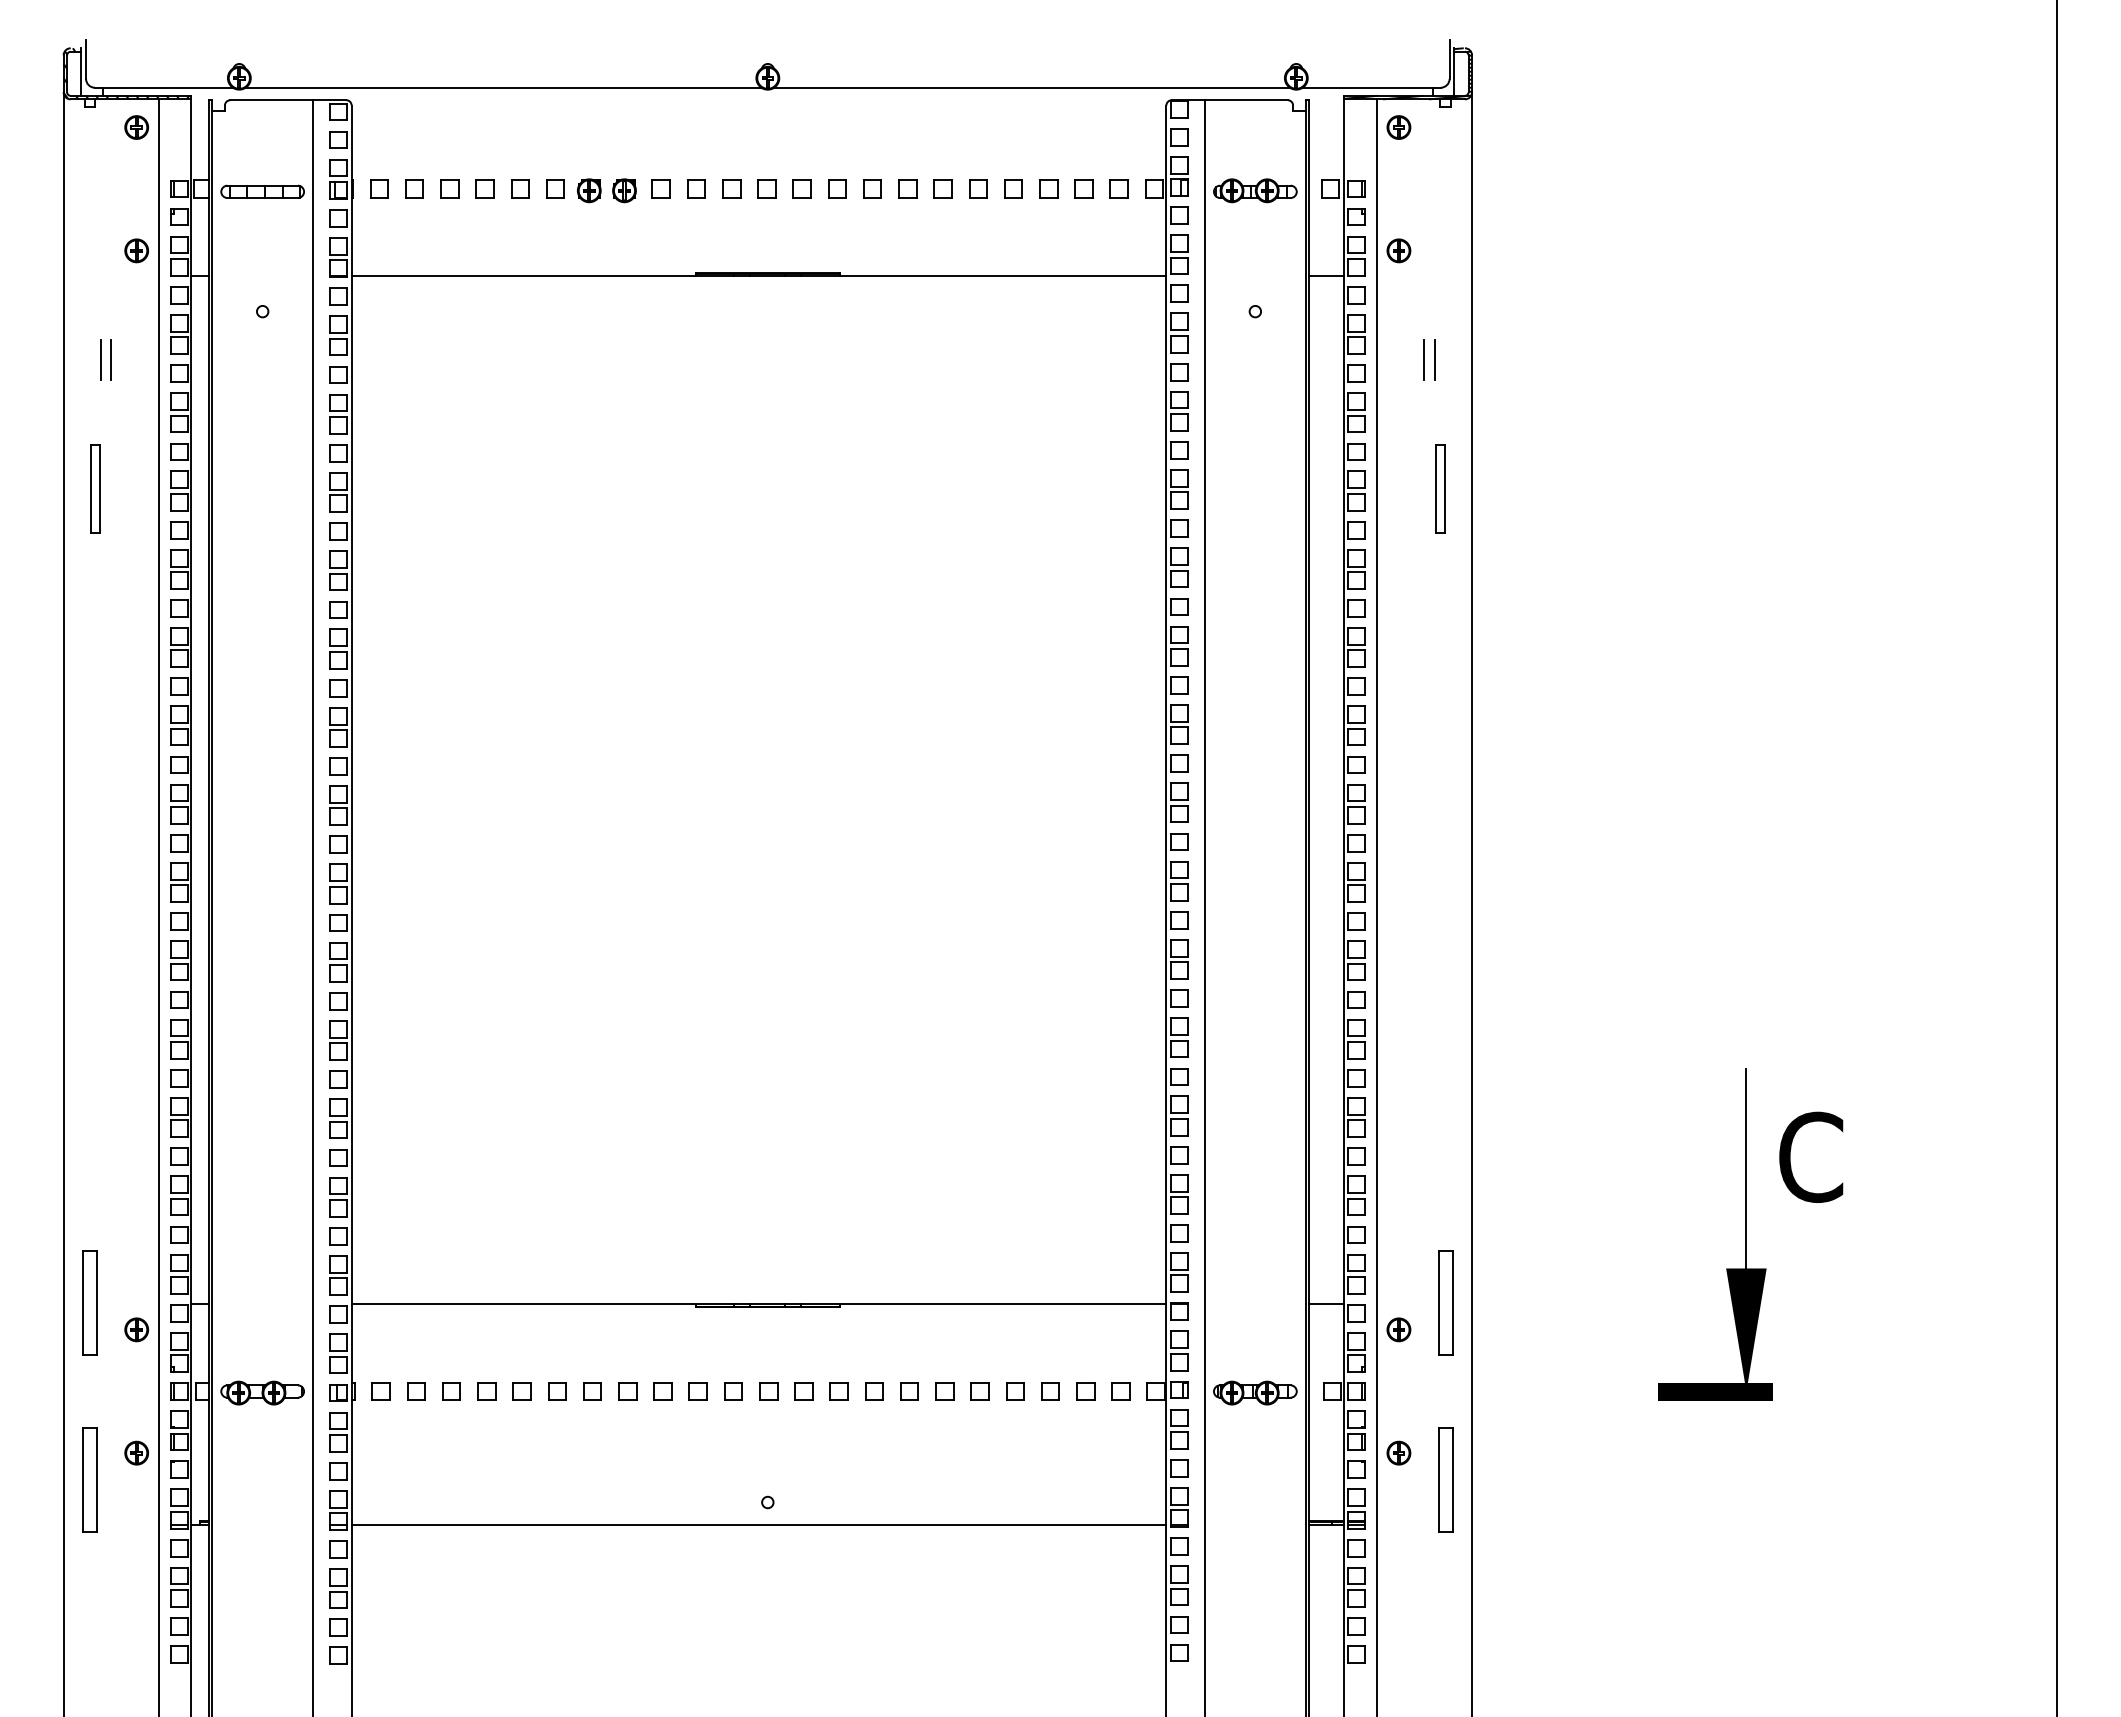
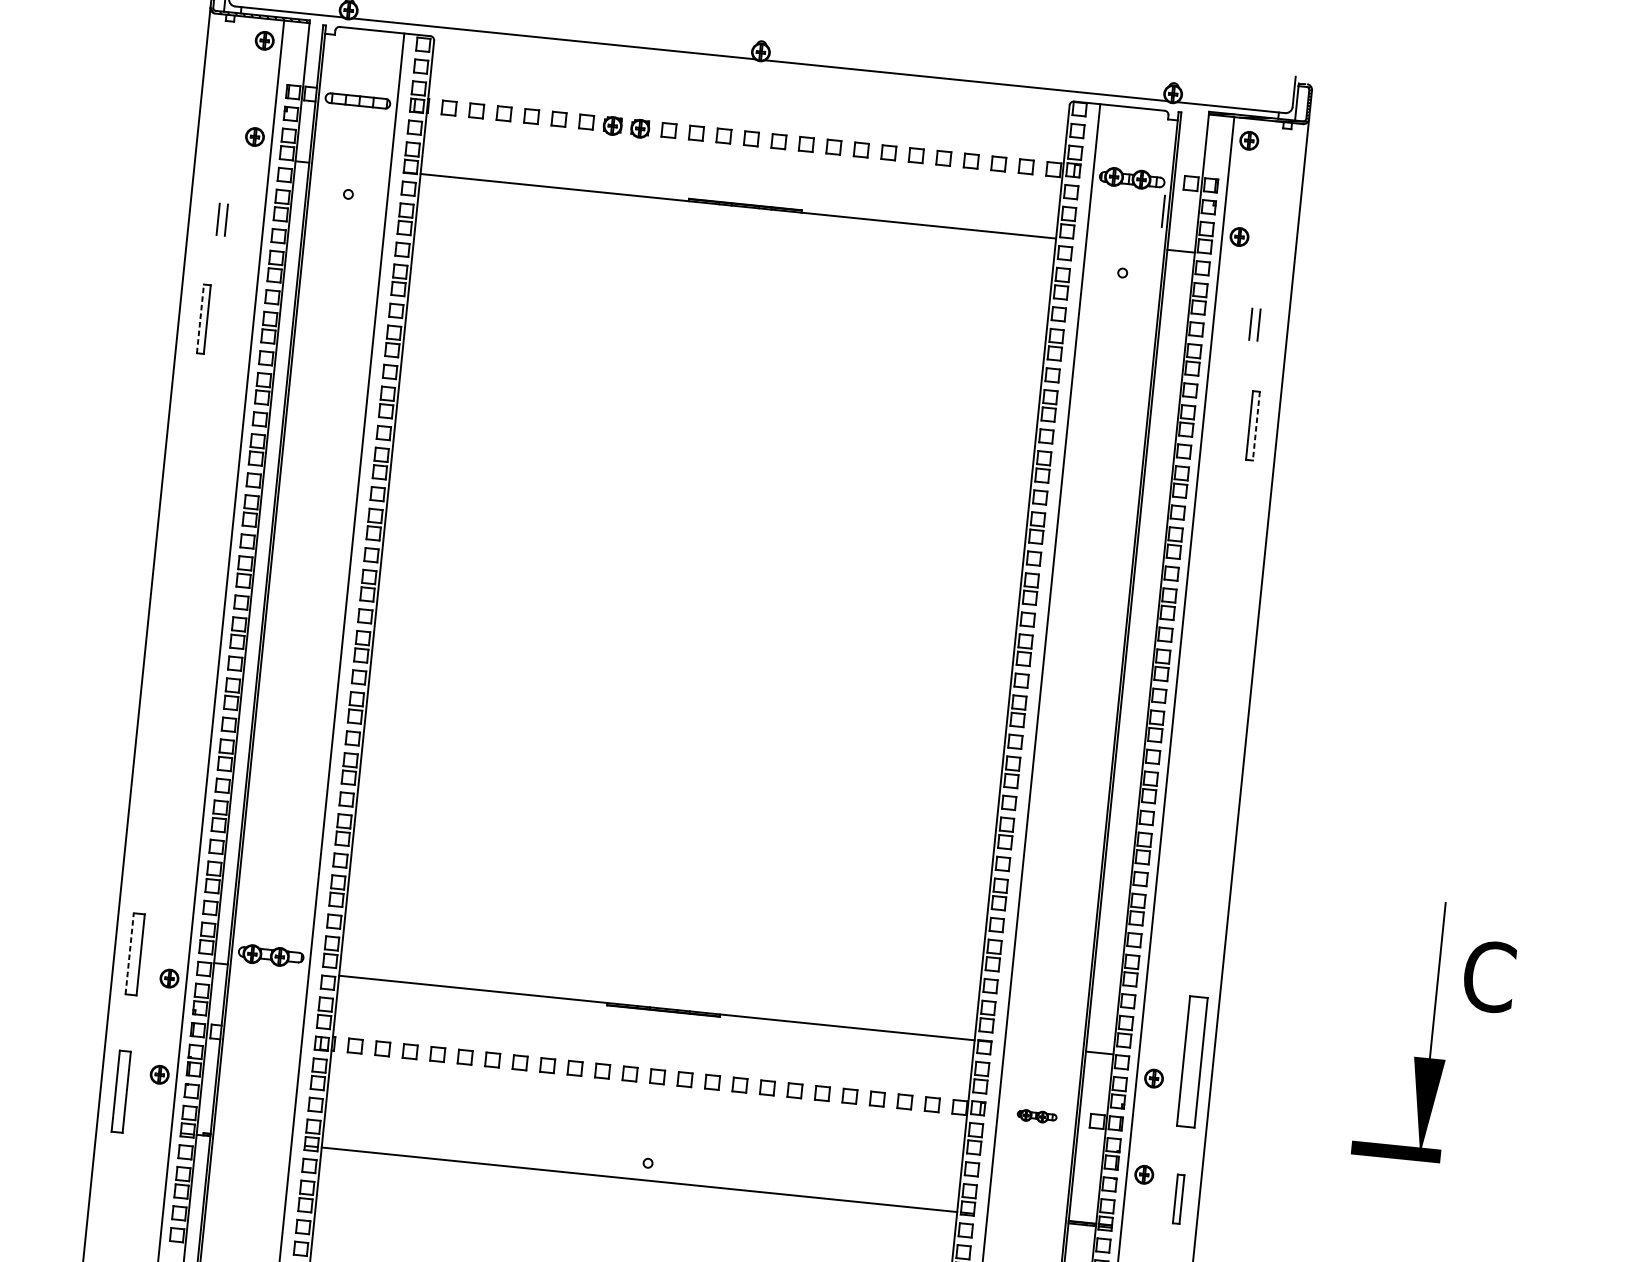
line: (1298, 227) -> (1163, 210), added
line: (90, 488) -> (200, 318), solid -> dashed
line: (1444, 489) -> (1256, 426), solid -> dashed
part: (1445, 1302) -> (1192, 1060), size x1.6
line: (83, 1303) -> (130, 953), solid -> dashed
part: (262, 1392) -> (270, 955), moved
part: (1255, 1392) -> (1037, 1116), size x0.6
part: (1445, 1479) -> (1178, 1199), size x0.6

